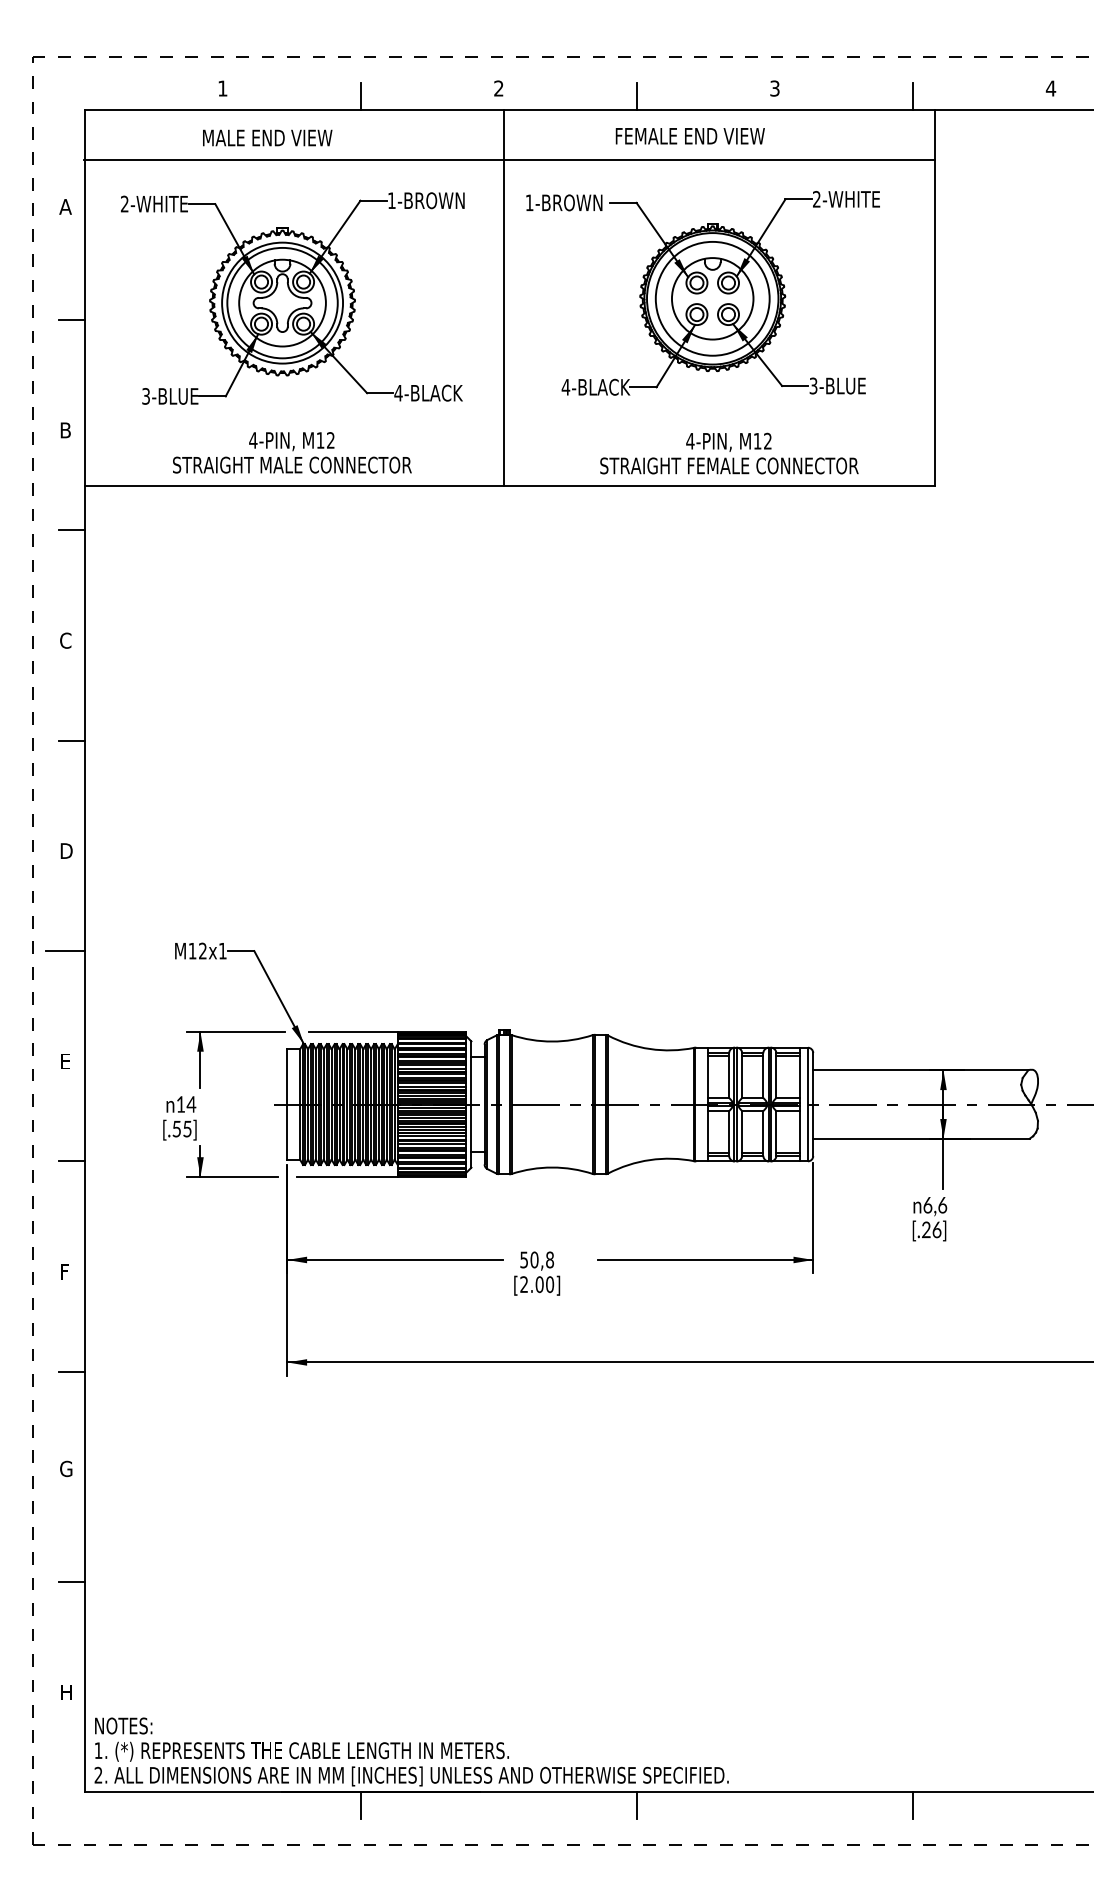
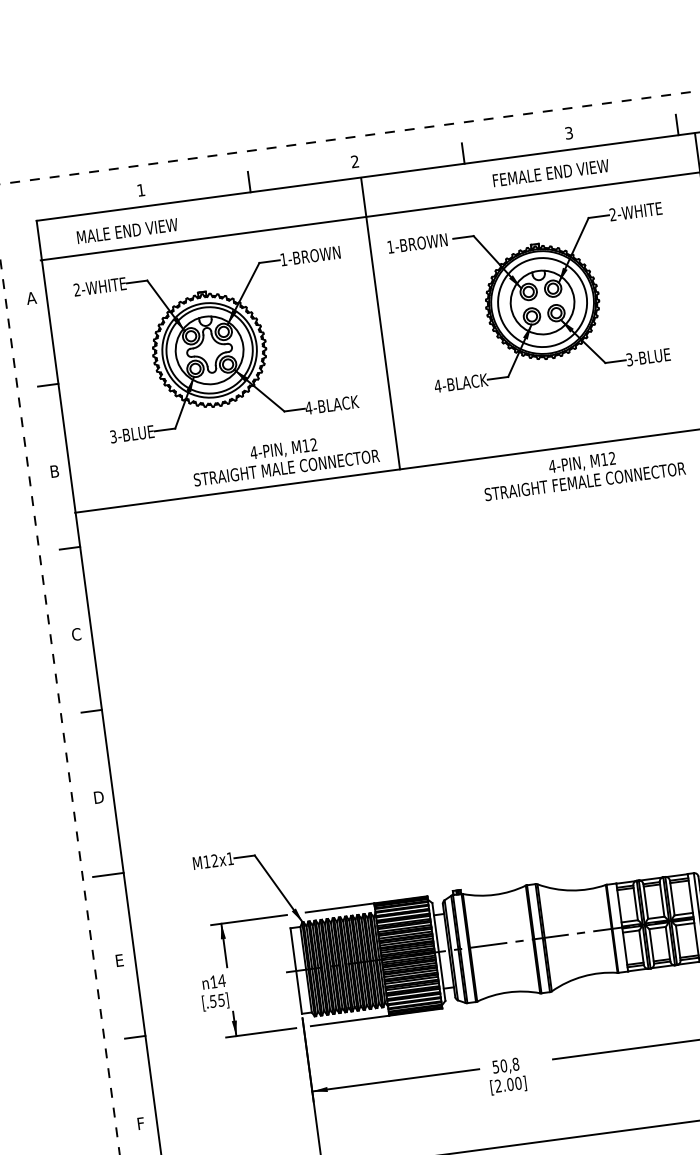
text: (689, 136) -> (550, 173), moved
text: (267, 137) -> (127, 230), moved
text: (292, 452) -> (285, 458), moved
text: (729, 453) -> (583, 471), moved

